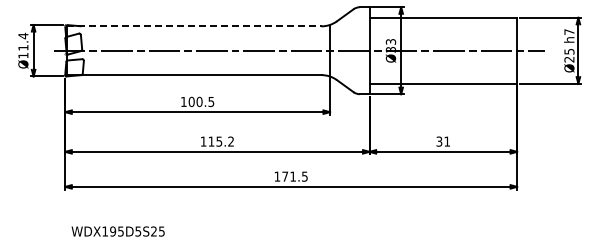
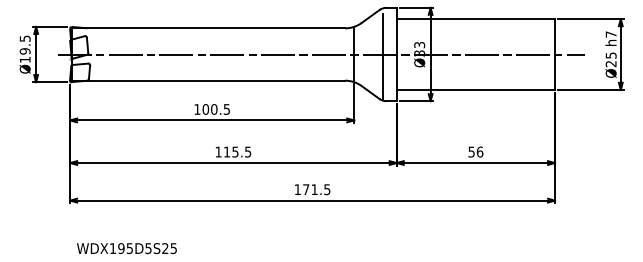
line: (194, 26) -> (208, 28), dashed -> solid
text: (23, 41) -> (25, 44), Ø11.4 -> Ø19.5
line: (356, 51) -> (382, 55), added
text: (230, 141) -> (247, 151), 115.2 -> 115.5
text: (443, 141) -> (476, 151), 31 -> 56

